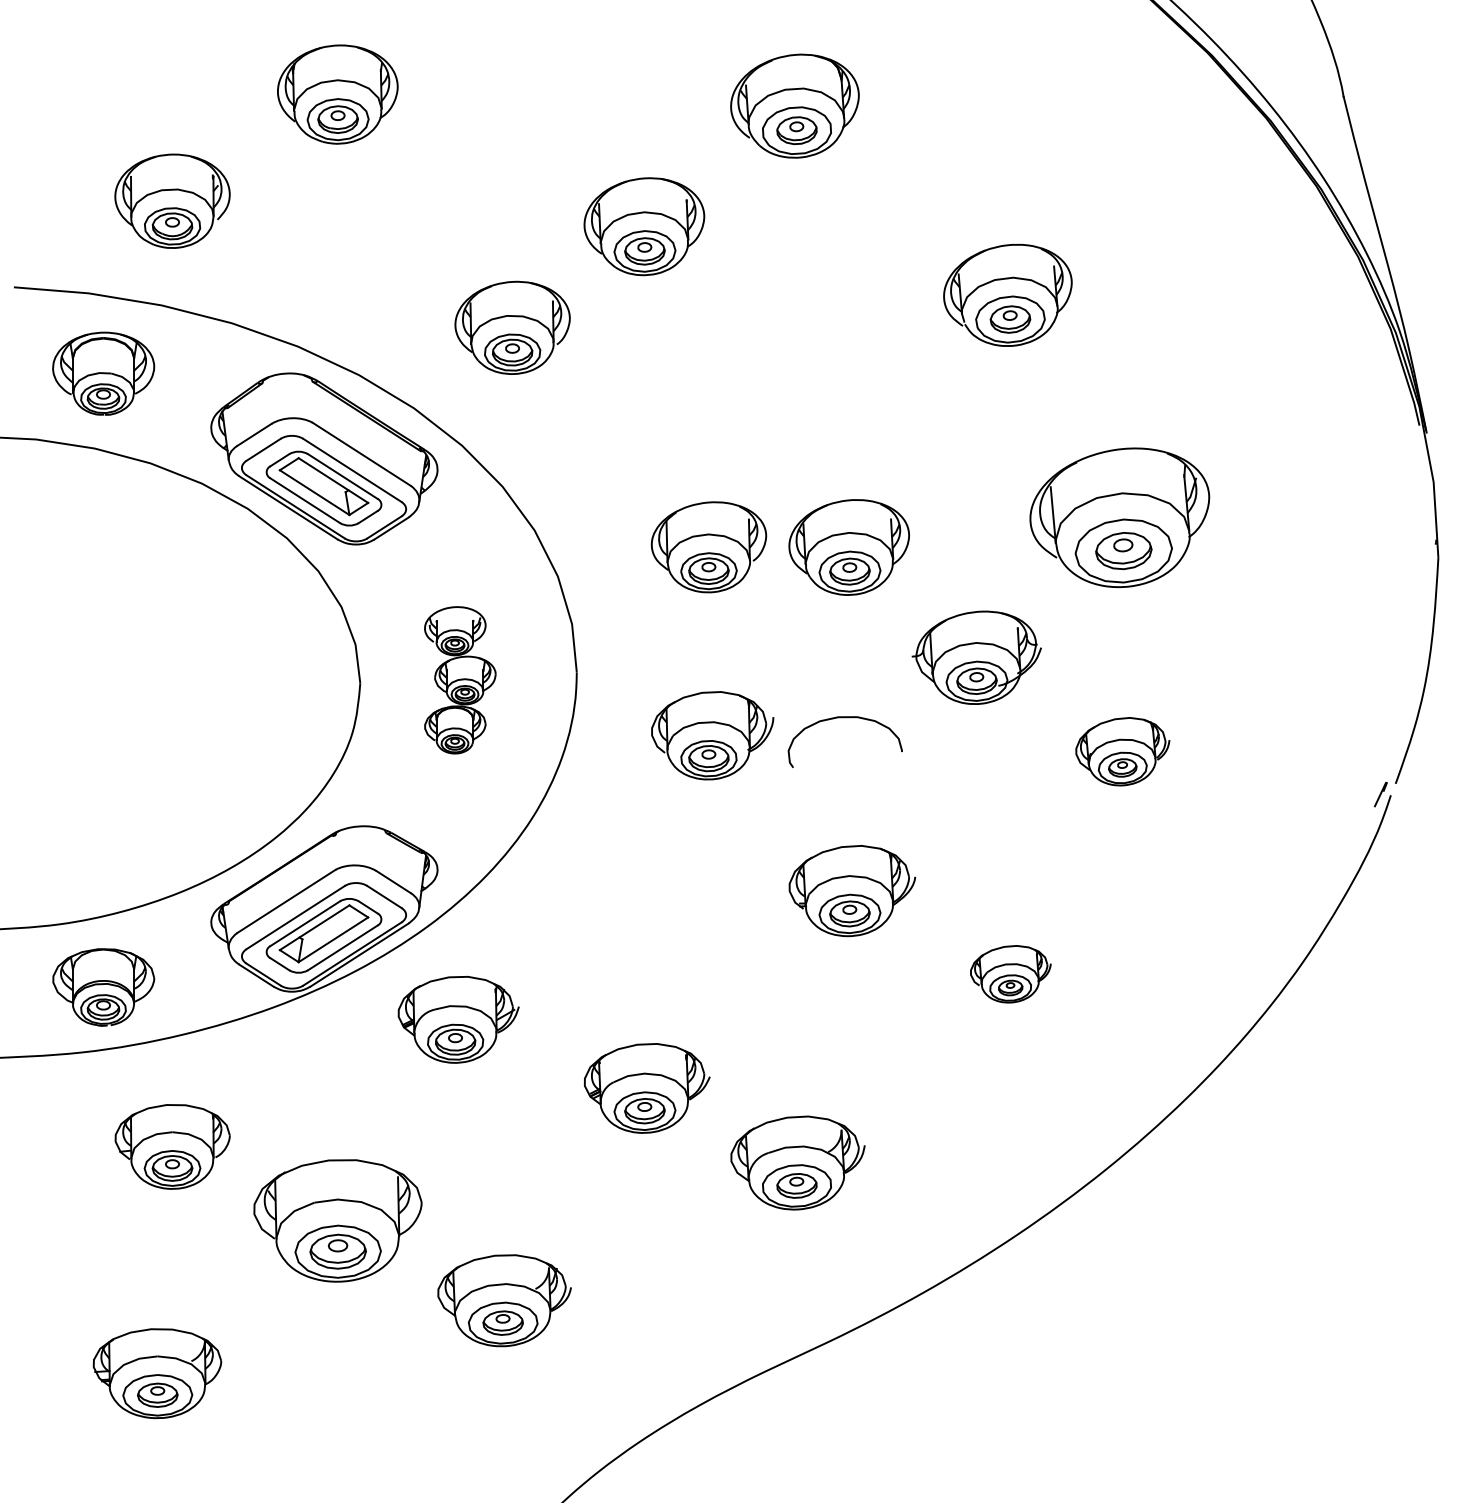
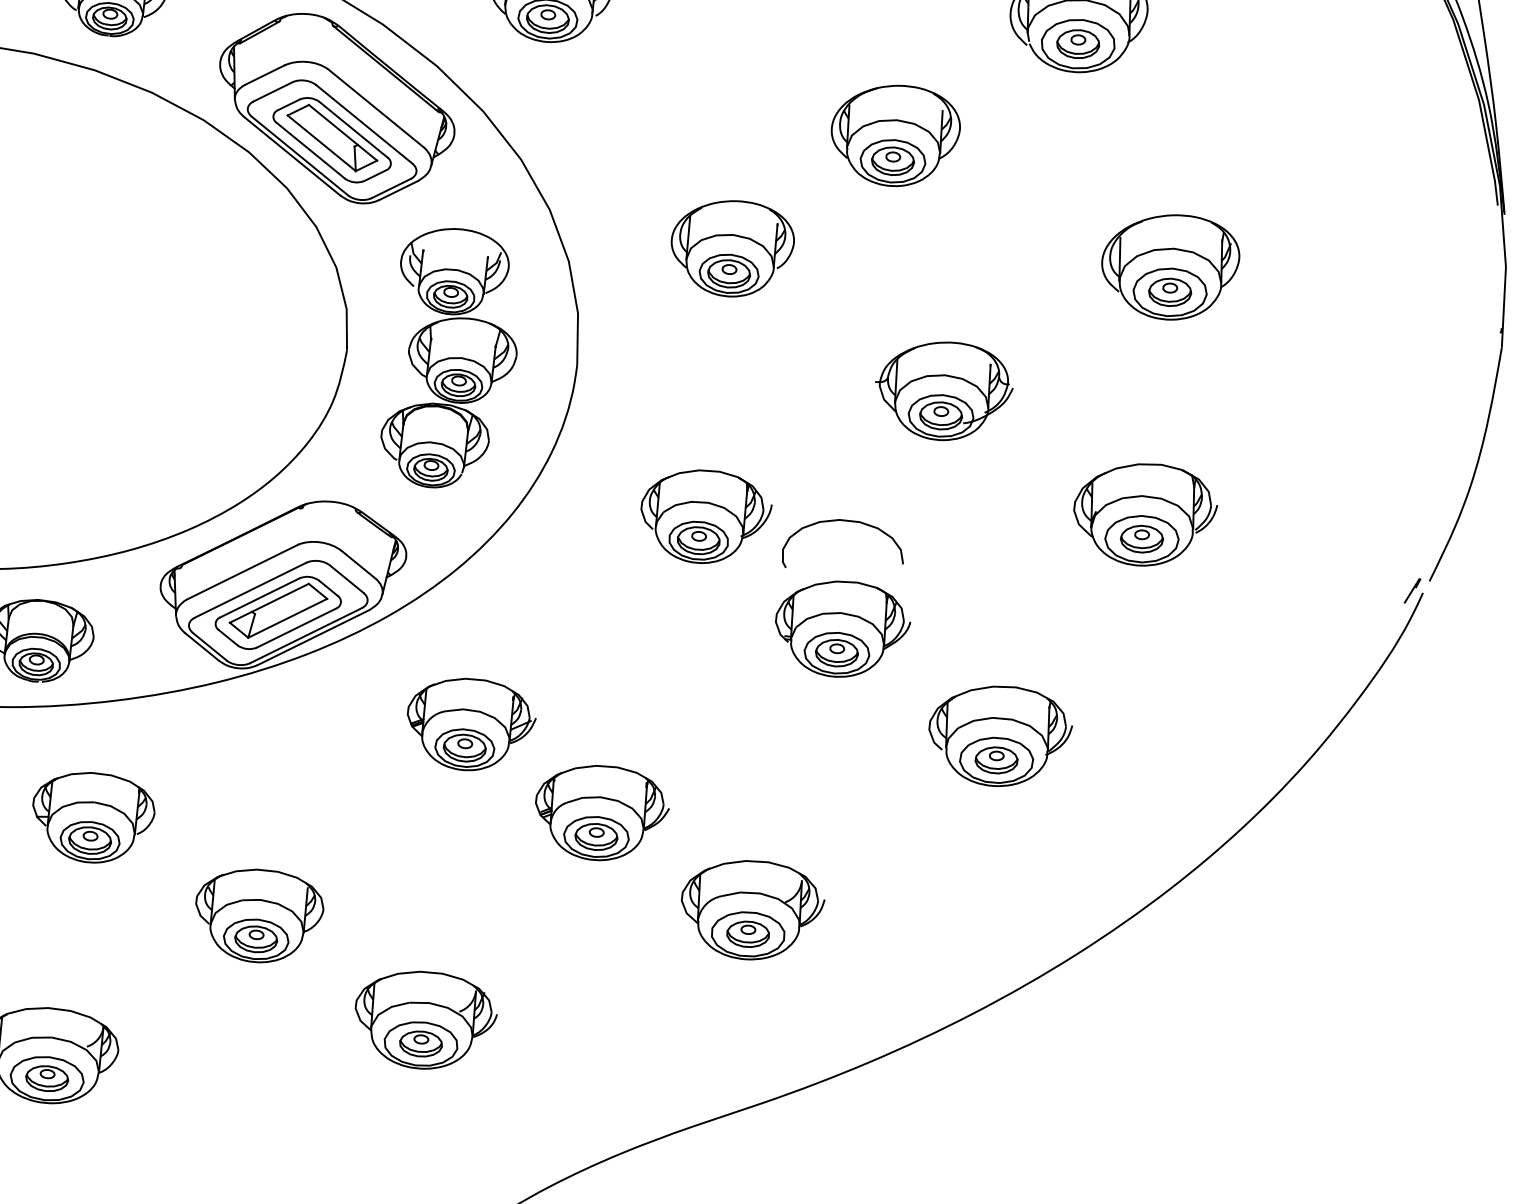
part: (1119, 517) -> (1169, 266), size x0.71
part: (848, 547) -> (894, 135), moved
part: (976, 657) -> (943, 390), moved
part: (460, 680) -> (453, 359), size x1.67
curve: (844, 718) -> (846, 522), moved
part: (712, 735) -> (705, 516), moved
part: (1122, 751) -> (1144, 514), size x1.43
part: (1010, 974) -> (999, 736), size x1.67
part: (458, 1019) -> (470, 724), moved
part: (337, 1220) -> (258, 915), size x0.71

